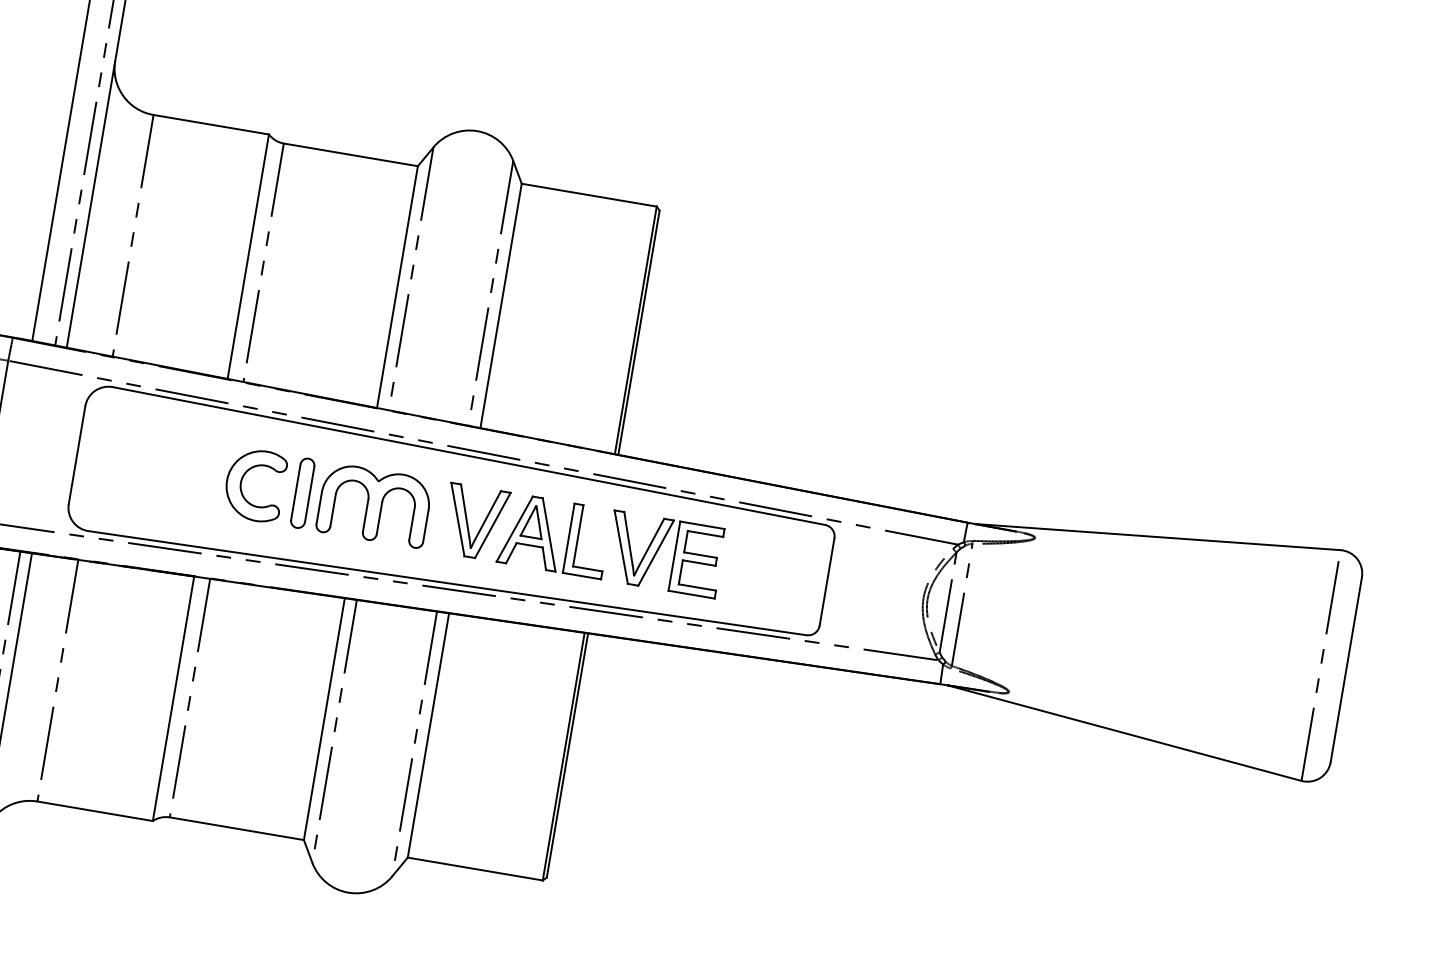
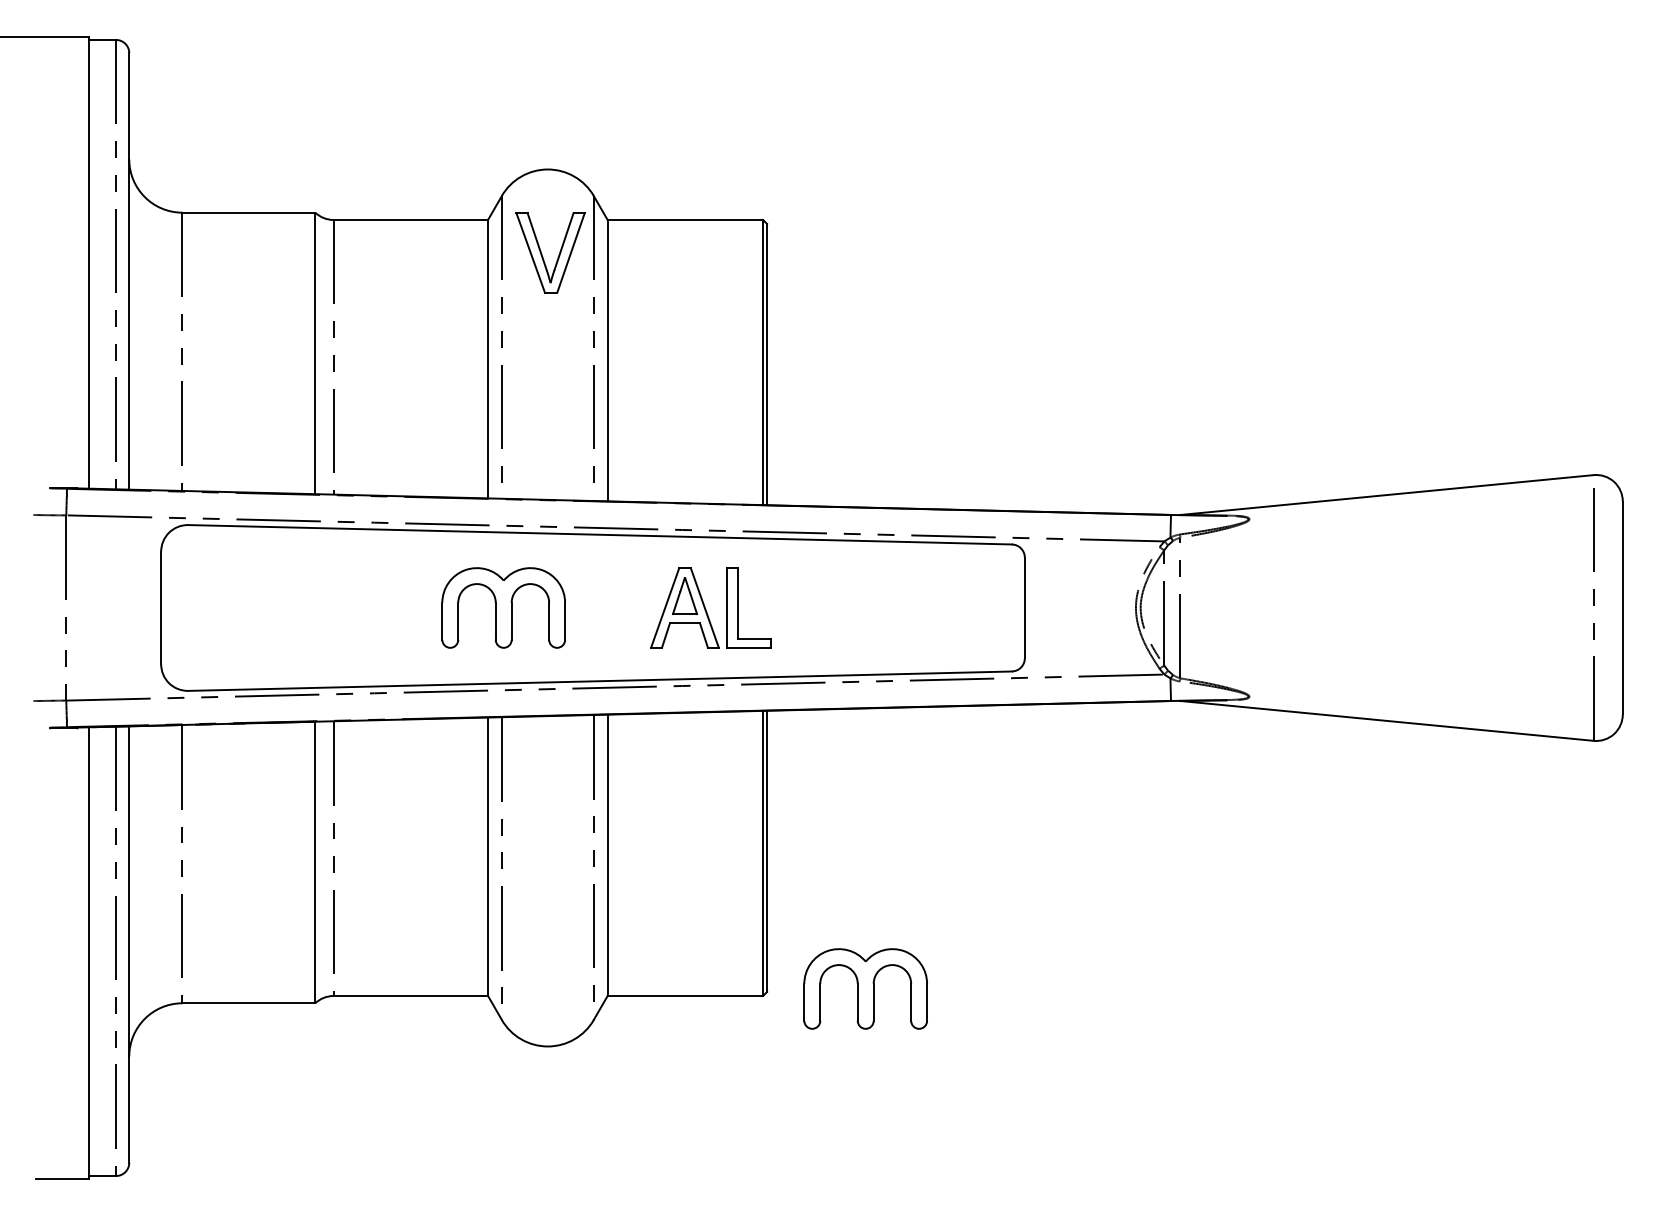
part: (242, 480) -> (351, 604), removed
part: (302, 492) -> (420, 607), removed
part: (468, 521) -> (542, 253), moved
part: (658, 550) -> (830, 604), removed
part: (632, 889) -> (865, 988), added

